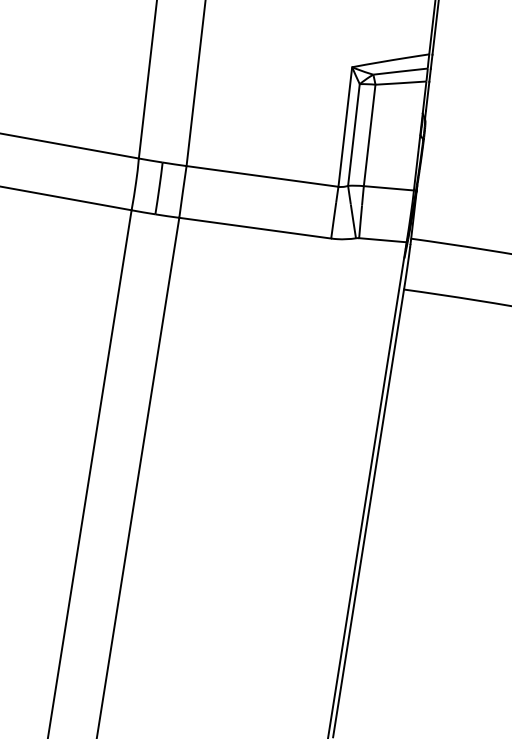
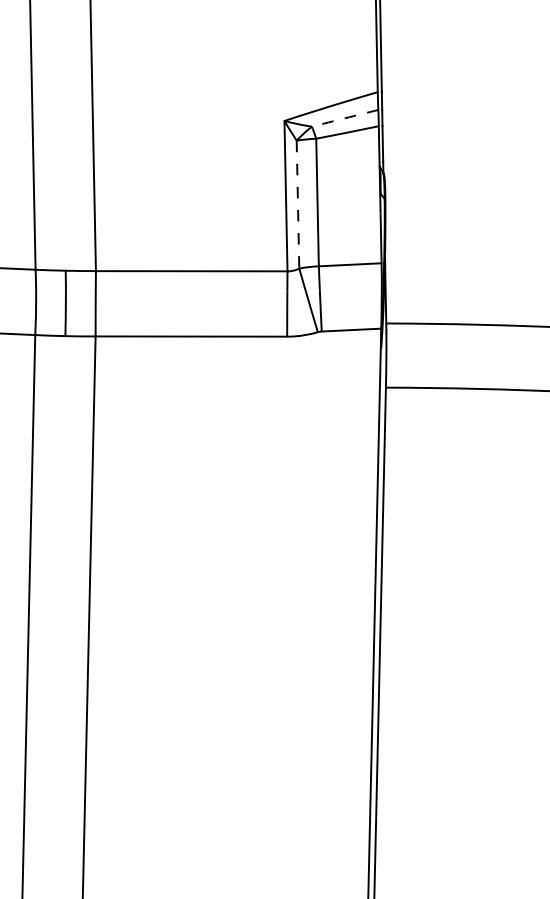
arc: (400, 71) -> (345, 118), solid -> dashed
line: (353, 135) -> (297, 205), solid -> dashed

